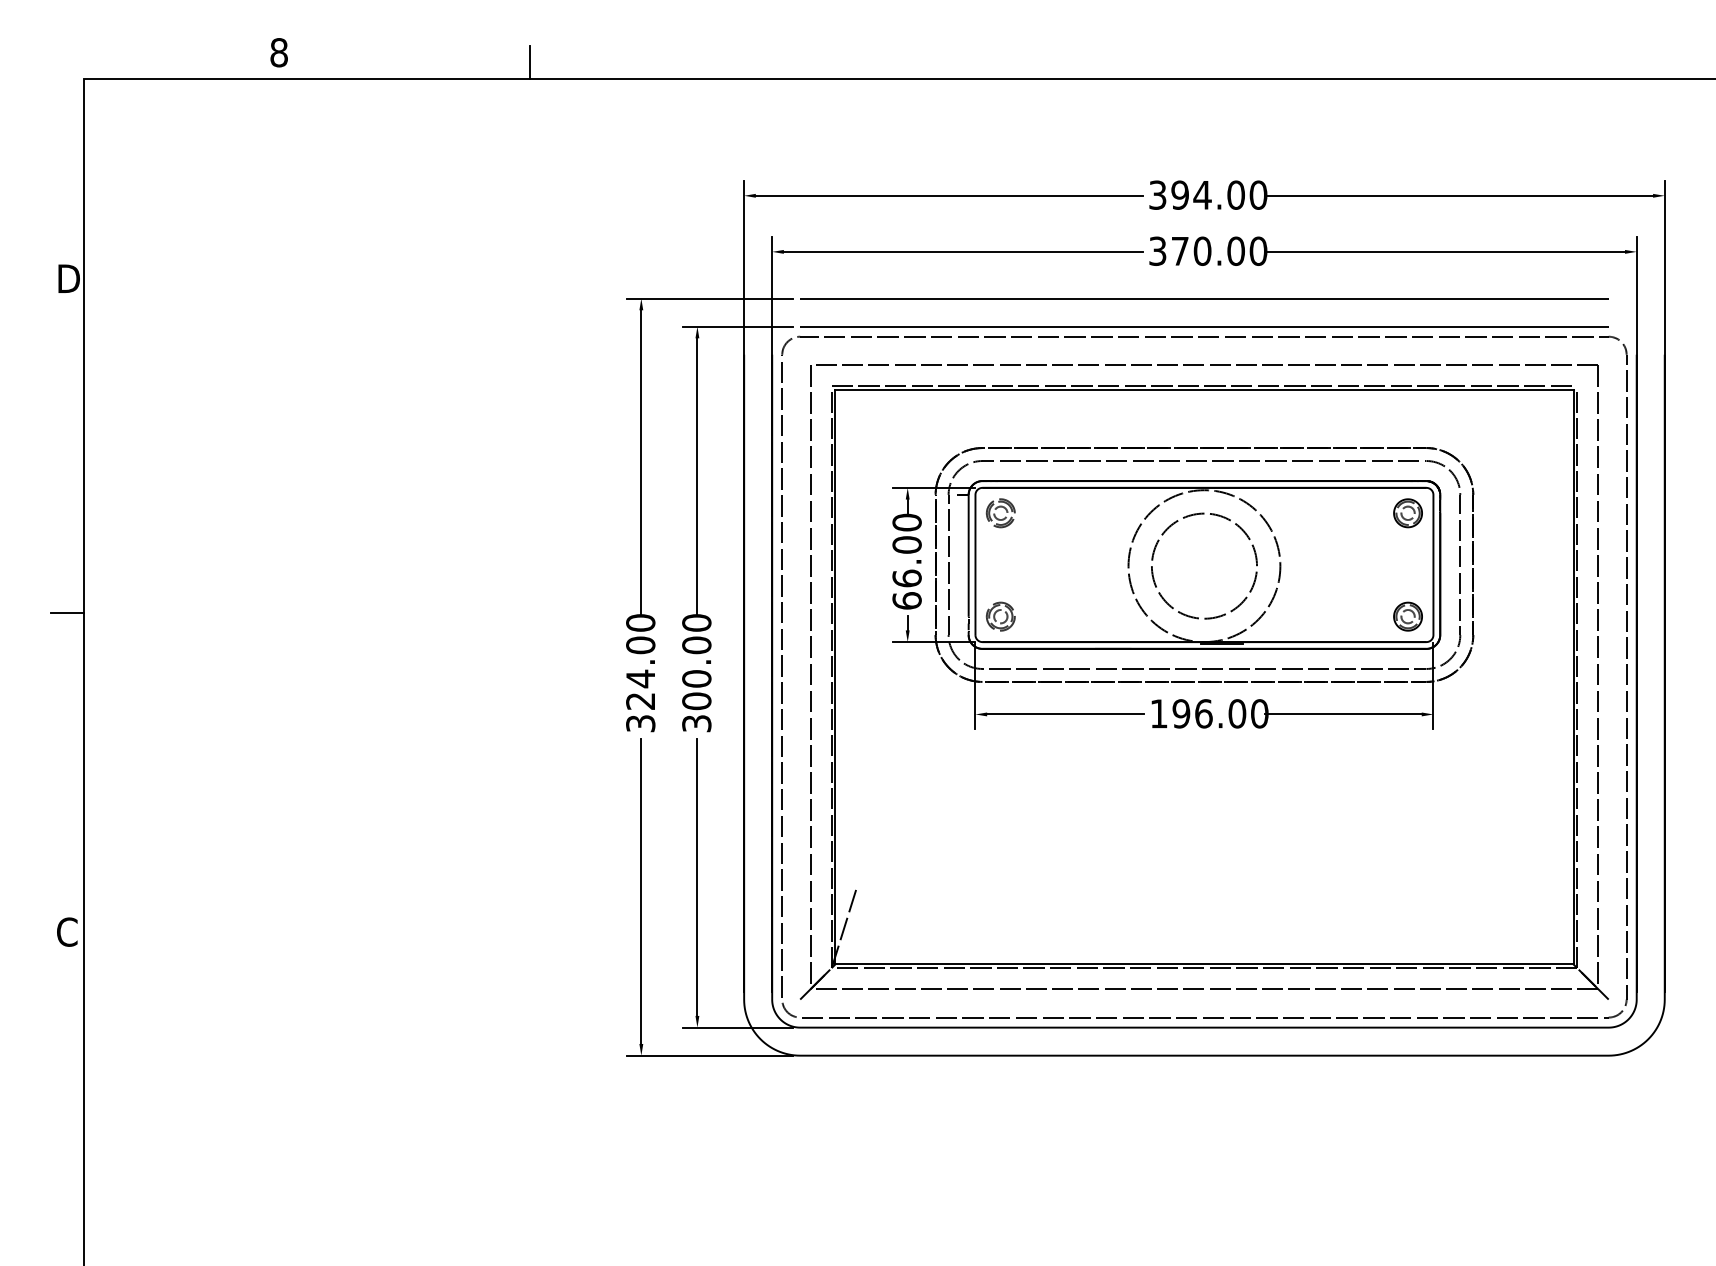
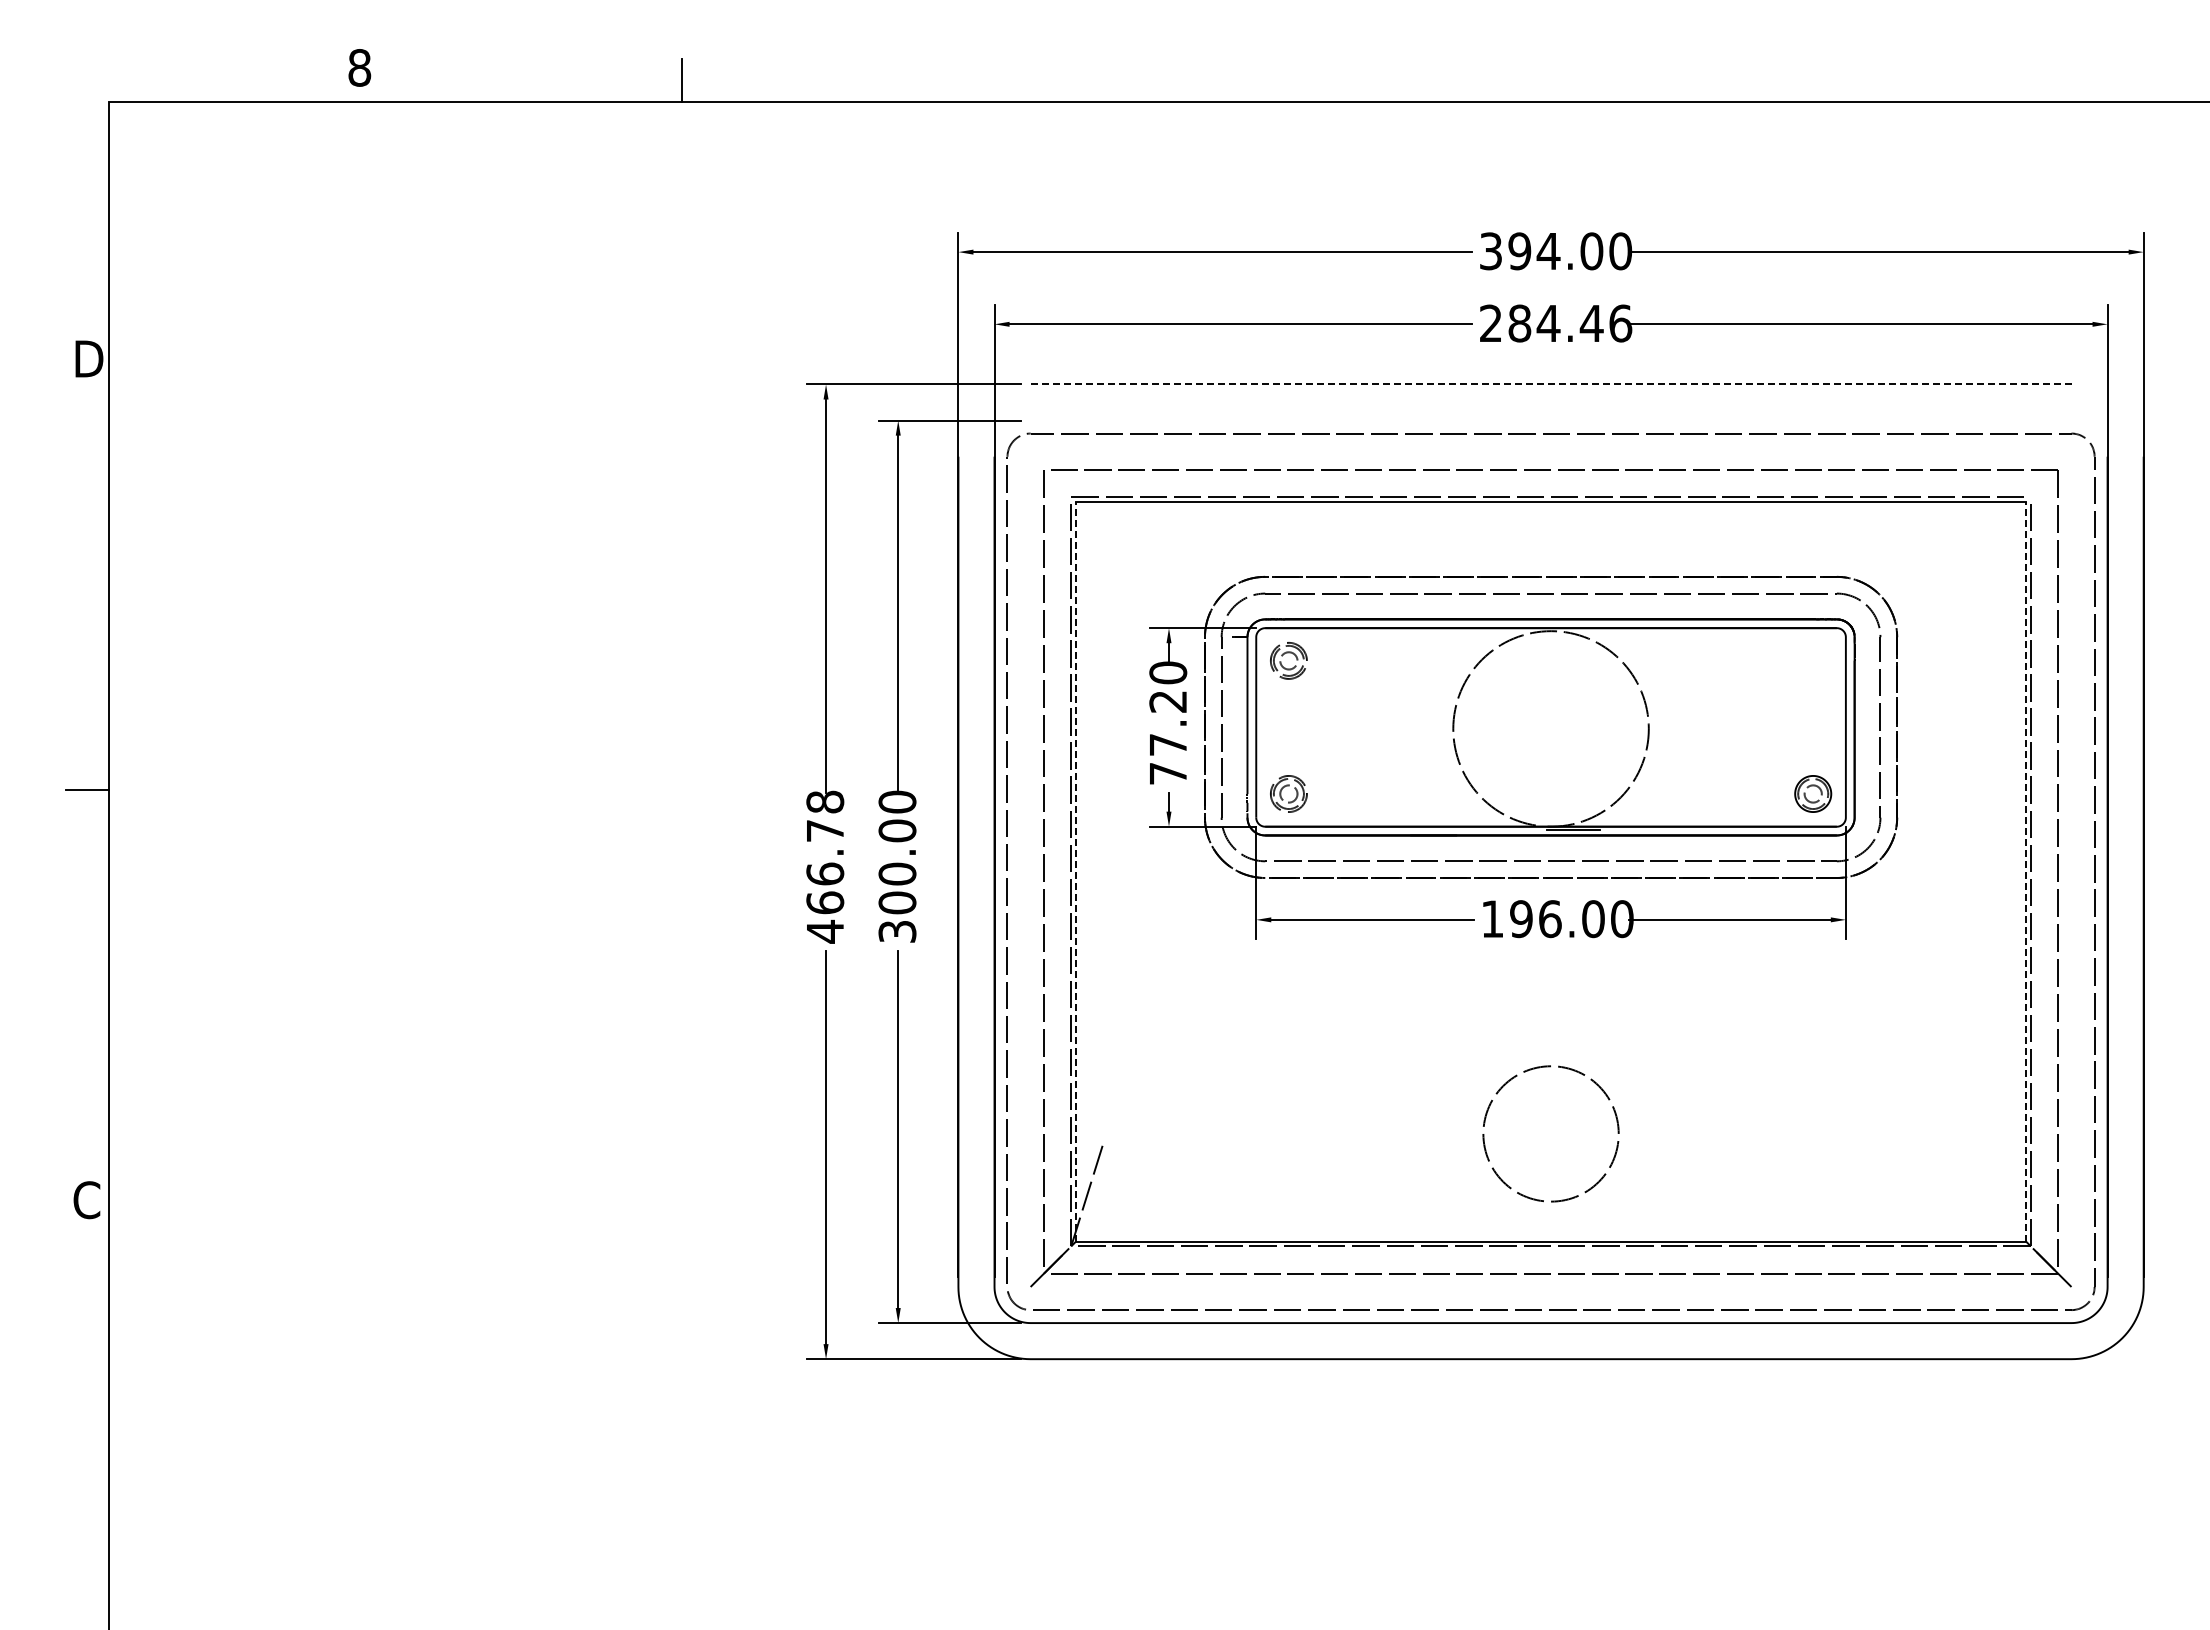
text: (1208, 251) -> (1556, 323), 370.00 -> 284.46
line: (1204, 298) -> (1551, 384), solid -> dashed
line: (1204, 326) -> (1551, 420), removed
part: (1408, 512) -> (1813, 660), removed
part: (1176, 523) -> (1514, 1078), moved
text: (907, 572) -> (1168, 737), 66.00 -> 77.20
text: (640, 673) -> (825, 866), 324.00 -> 466.78
line: (835, 676) -> (1075, 871), solid -> dashed
line: (1573, 676) -> (2026, 871), solid -> dashed

